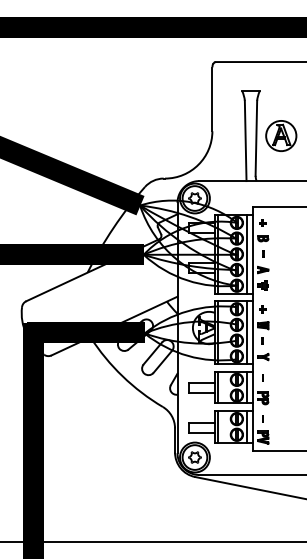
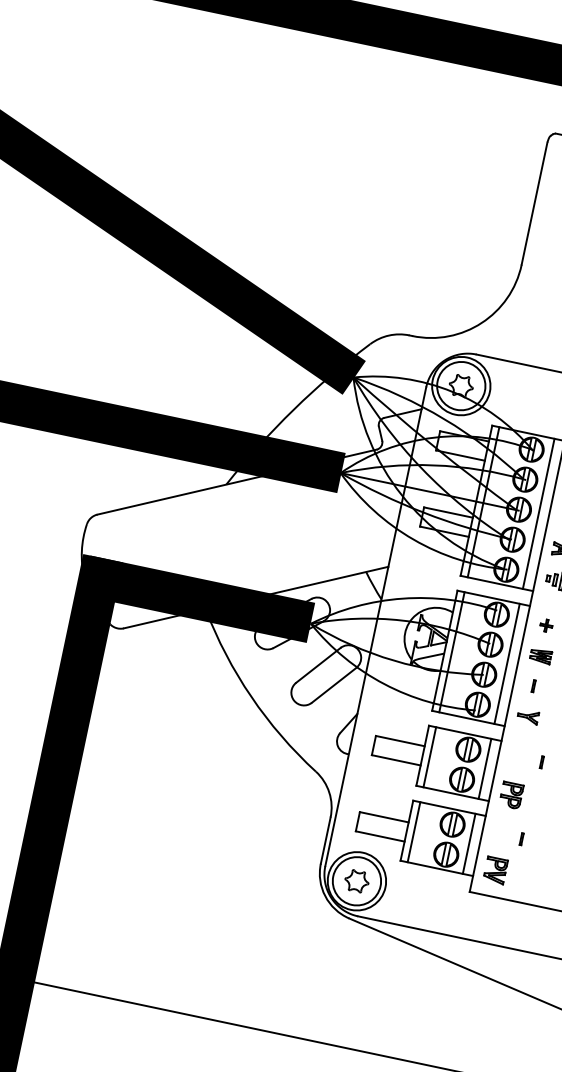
part: (262, 377) -> (541, 760), moved
part: (262, 418) -> (520, 837), moved

